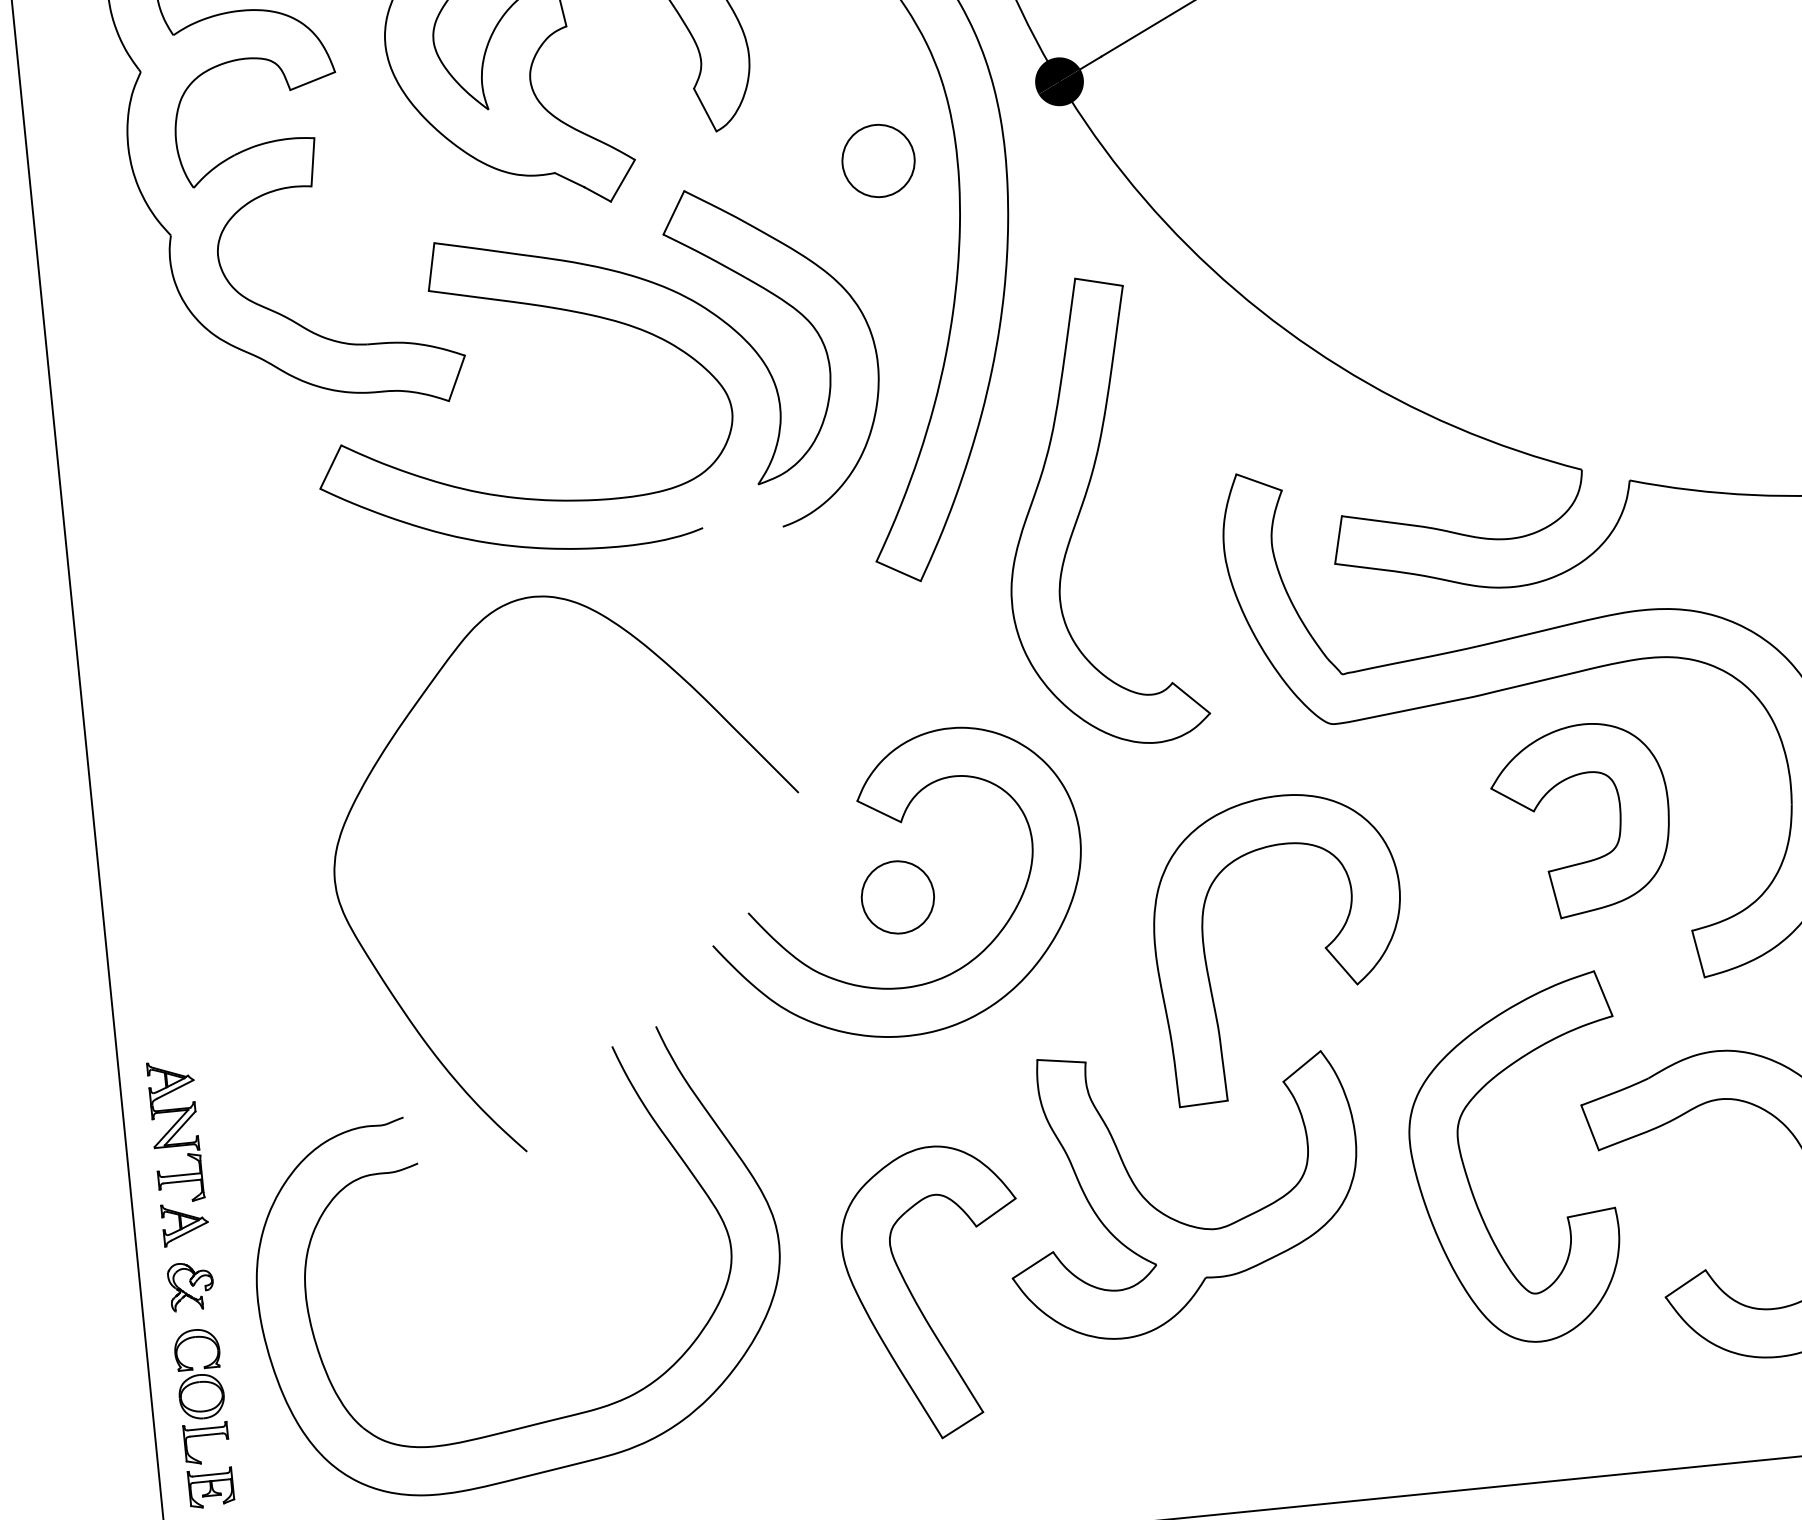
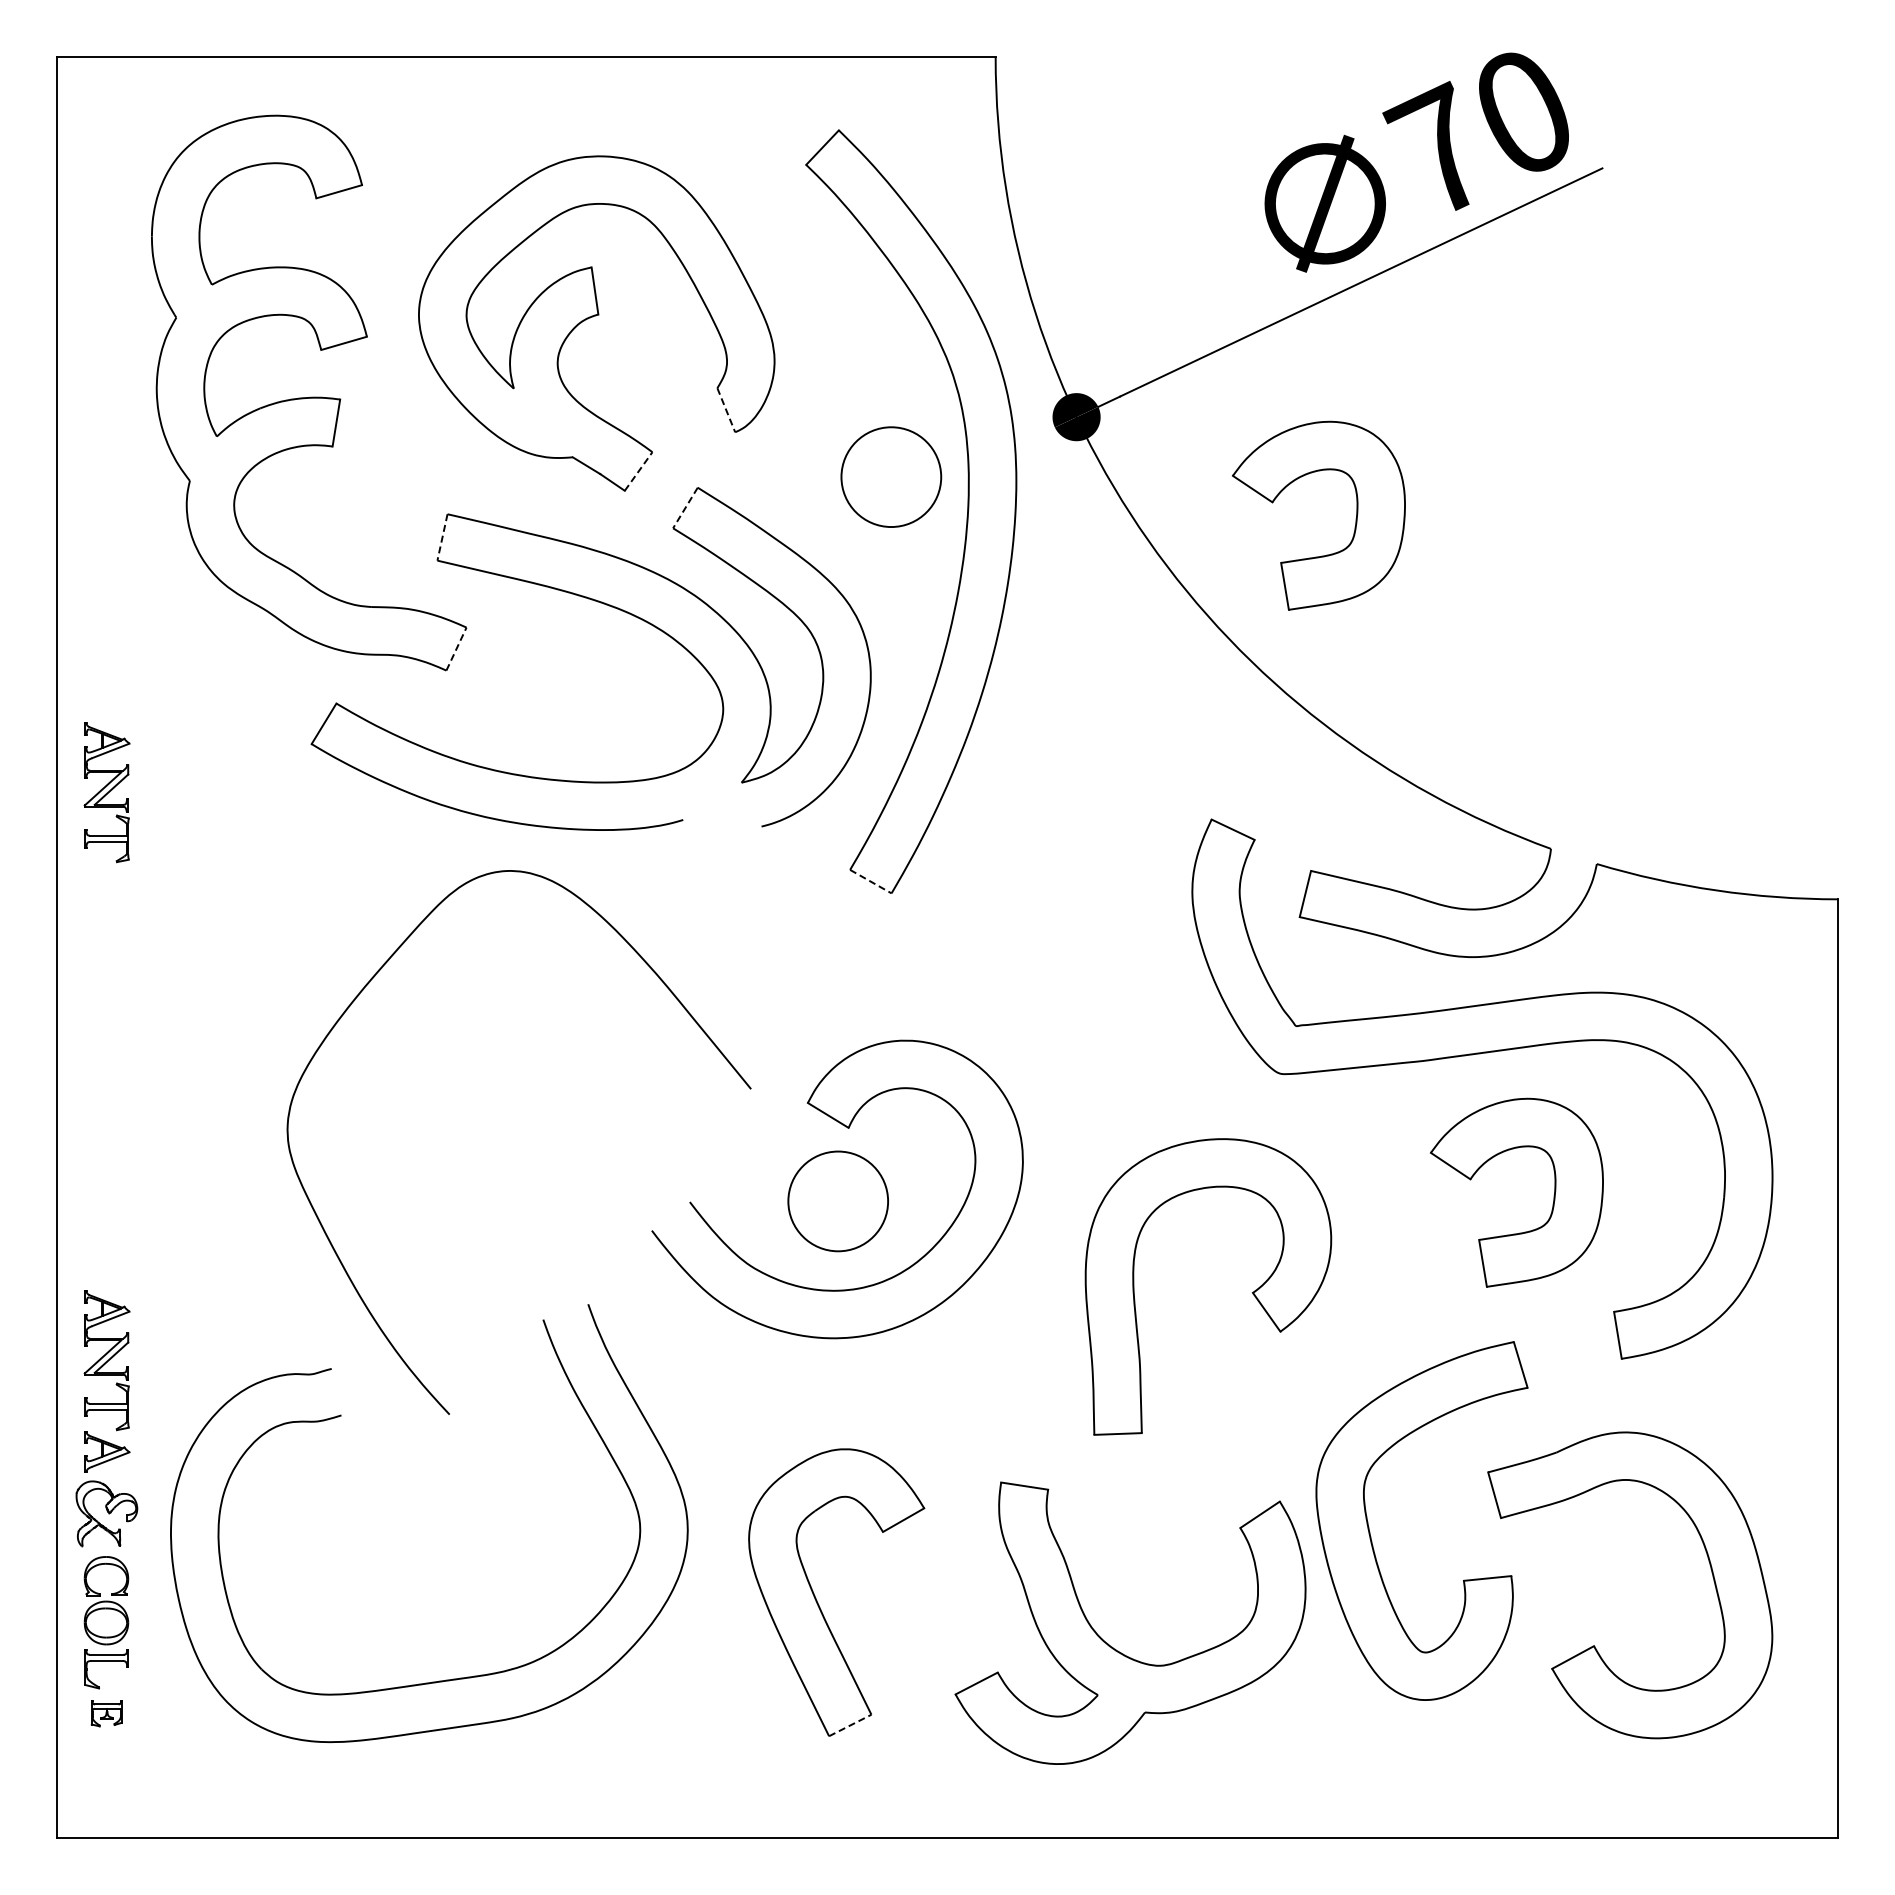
line: (705, 110) -> (726, 410), solid -> dashed
part: (1351, 155) -> (1355, 518), added
circle: (877, 160) -> (890, 476), size x1.4
line: (622, 180) -> (638, 471), solid -> dashed
line: (673, 213) -> (685, 508), solid -> dashed
line: (431, 267) -> (442, 537), solid -> dashed
line: (457, 378) -> (456, 649), solid -> dashed
part: (1082, 506) -> (1057, 836), removed
part: (118, 558) -> (106, 792), added
line: (898, 571) -> (870, 881), solid -> dashed
circle: (897, 897) -> (837, 1201), size x1.4
part: (1166, 1214) -> (1112, 1646), moved
part: (190, 1286) -> (106, 1513), size x1.4
line: (963, 1425) -> (850, 1725), solid -> dashed
part: (210, 1488) -> (106, 1713), size x0.7

